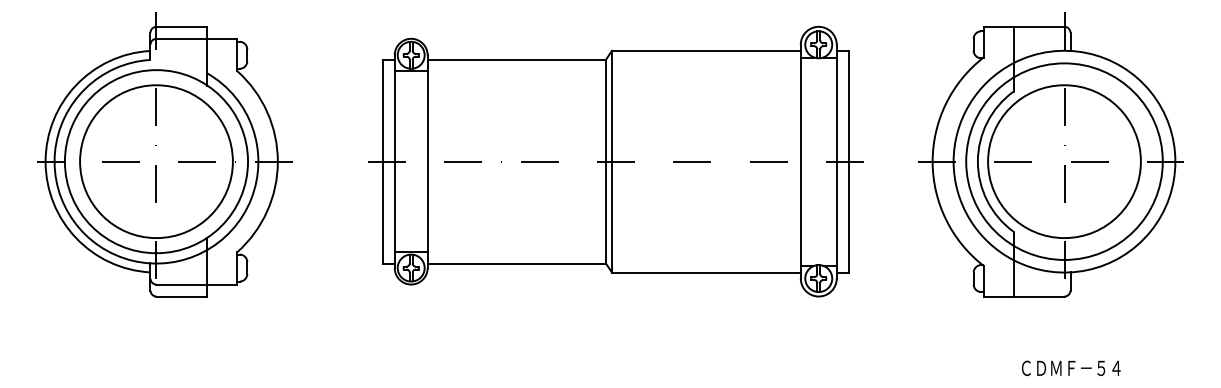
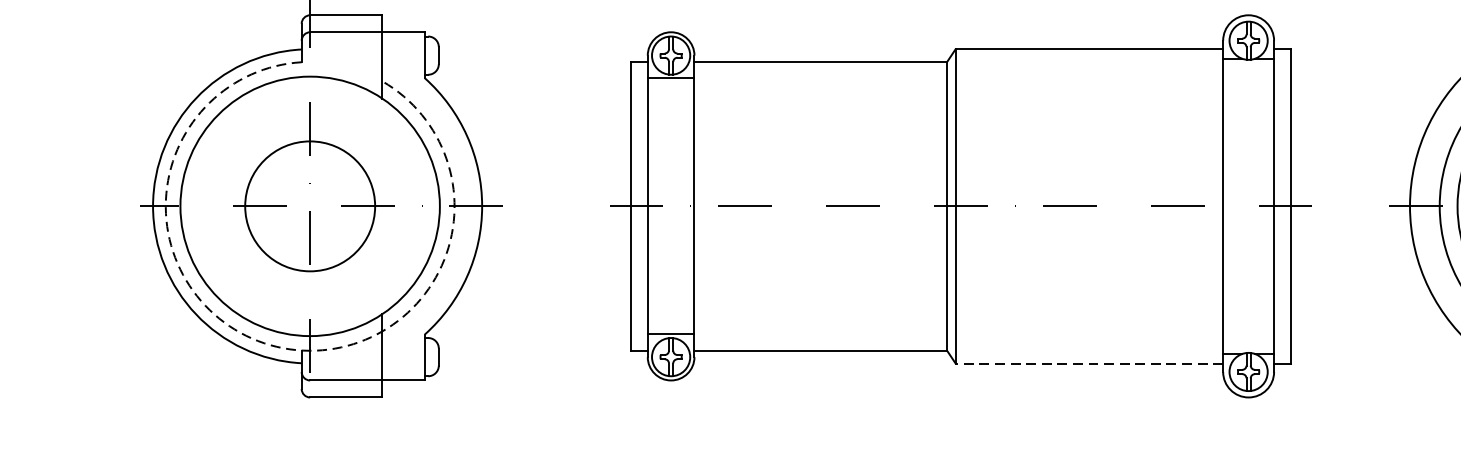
circle: (156, 161) -> (310, 206), size x0.6
arc: (133, 260) -> (277, 346), solid -> dashed
line: (705, 272) -> (1088, 363), solid -> dashed

